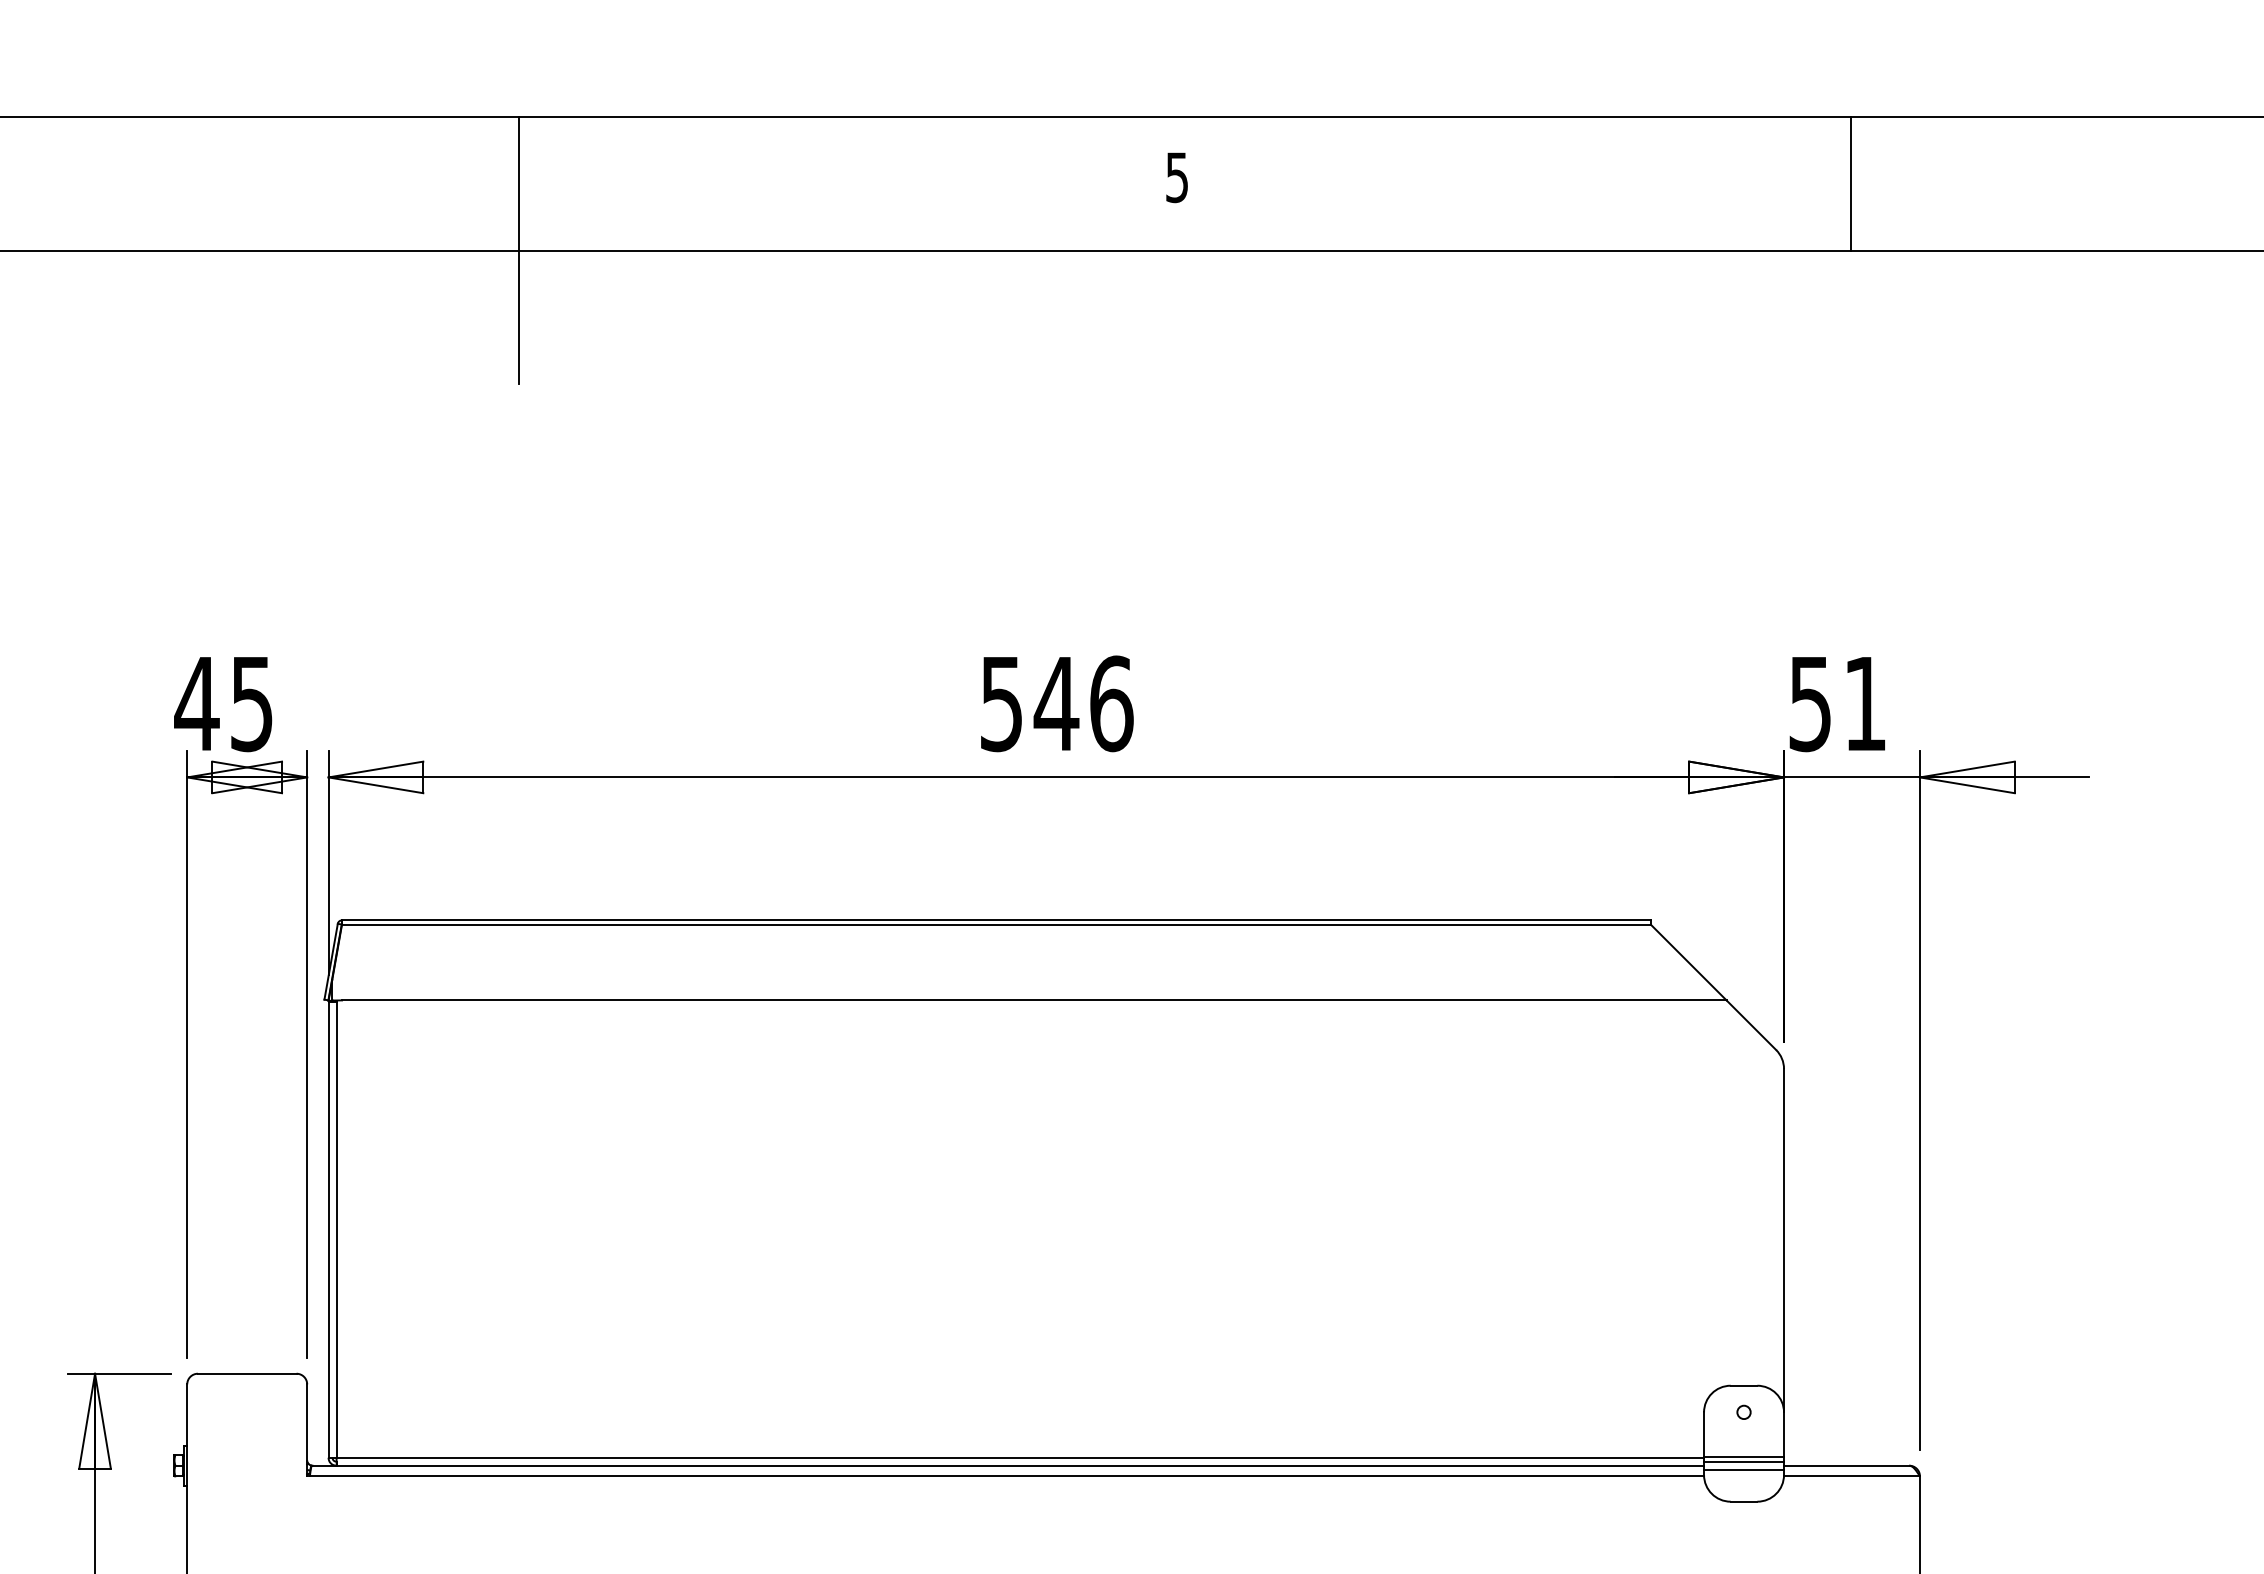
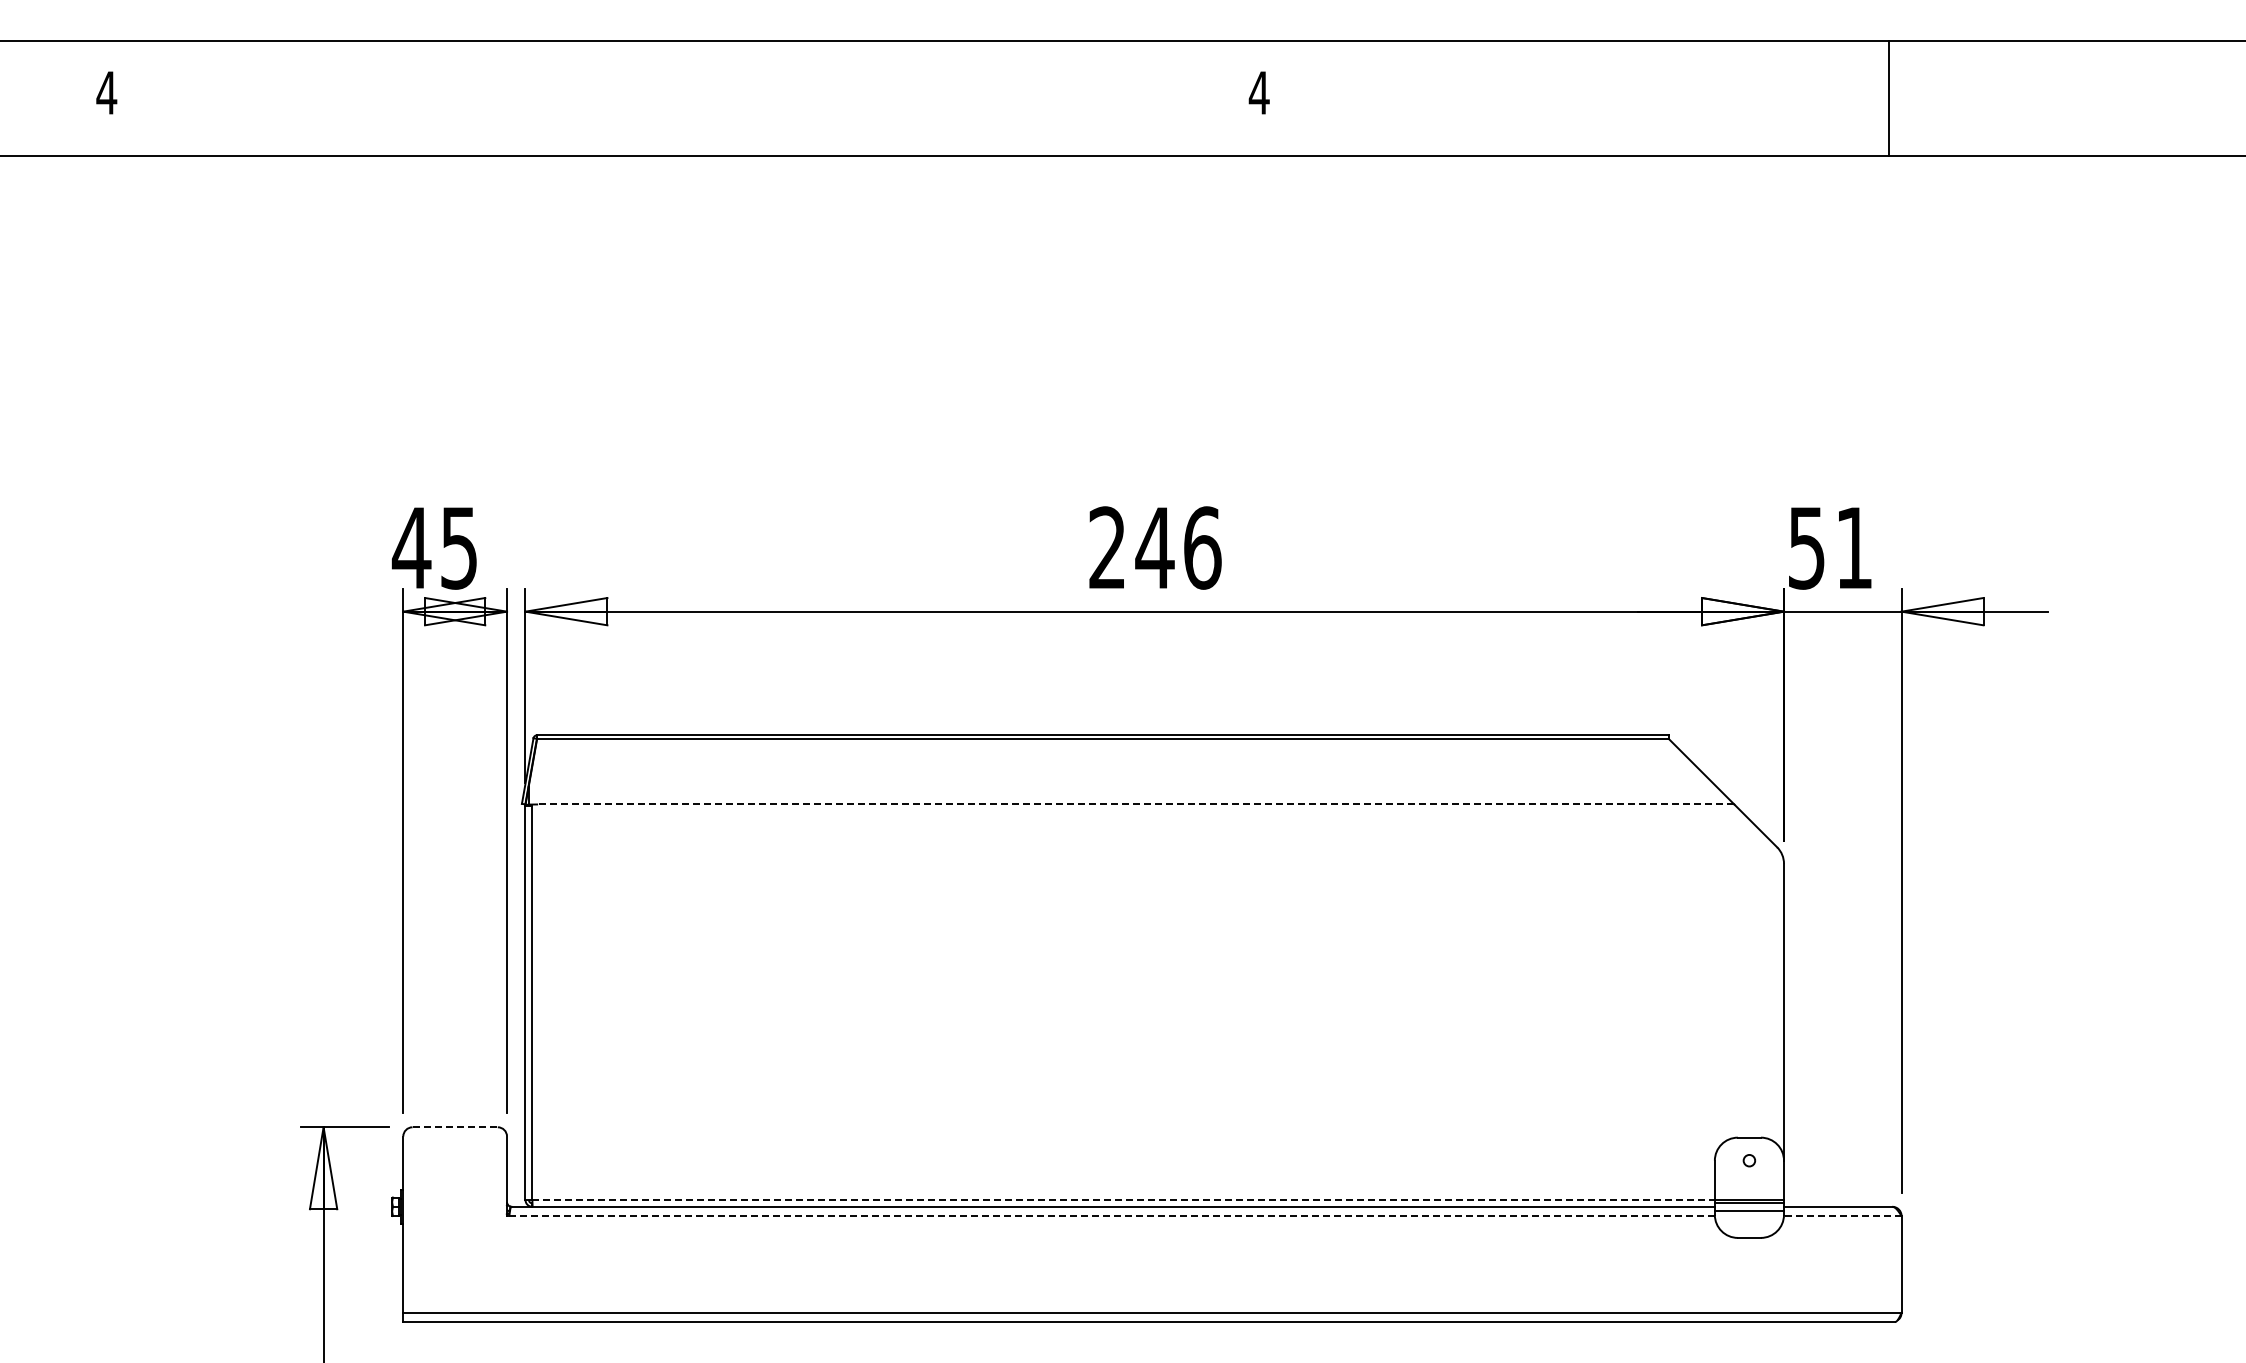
text: (1176, 178) -> (1258, 93), 5 -> 4
line: (1851, 183) -> (1889, 98), moved
line: (518, 249) -> (689, 155), removed
text: (1000, 703) -> (1106, 547), 546 -> 246
line: (1034, 1000) -> (1135, 804), solid -> dashed
line: (247, 1373) -> (455, 1127), solid -> dashed
line: (1021, 1457) -> (1124, 1199), solid -> dashed
line: (1007, 1476) -> (1112, 1216), solid -> dashed
line: (1851, 1476) -> (1842, 1216), solid -> dashed

